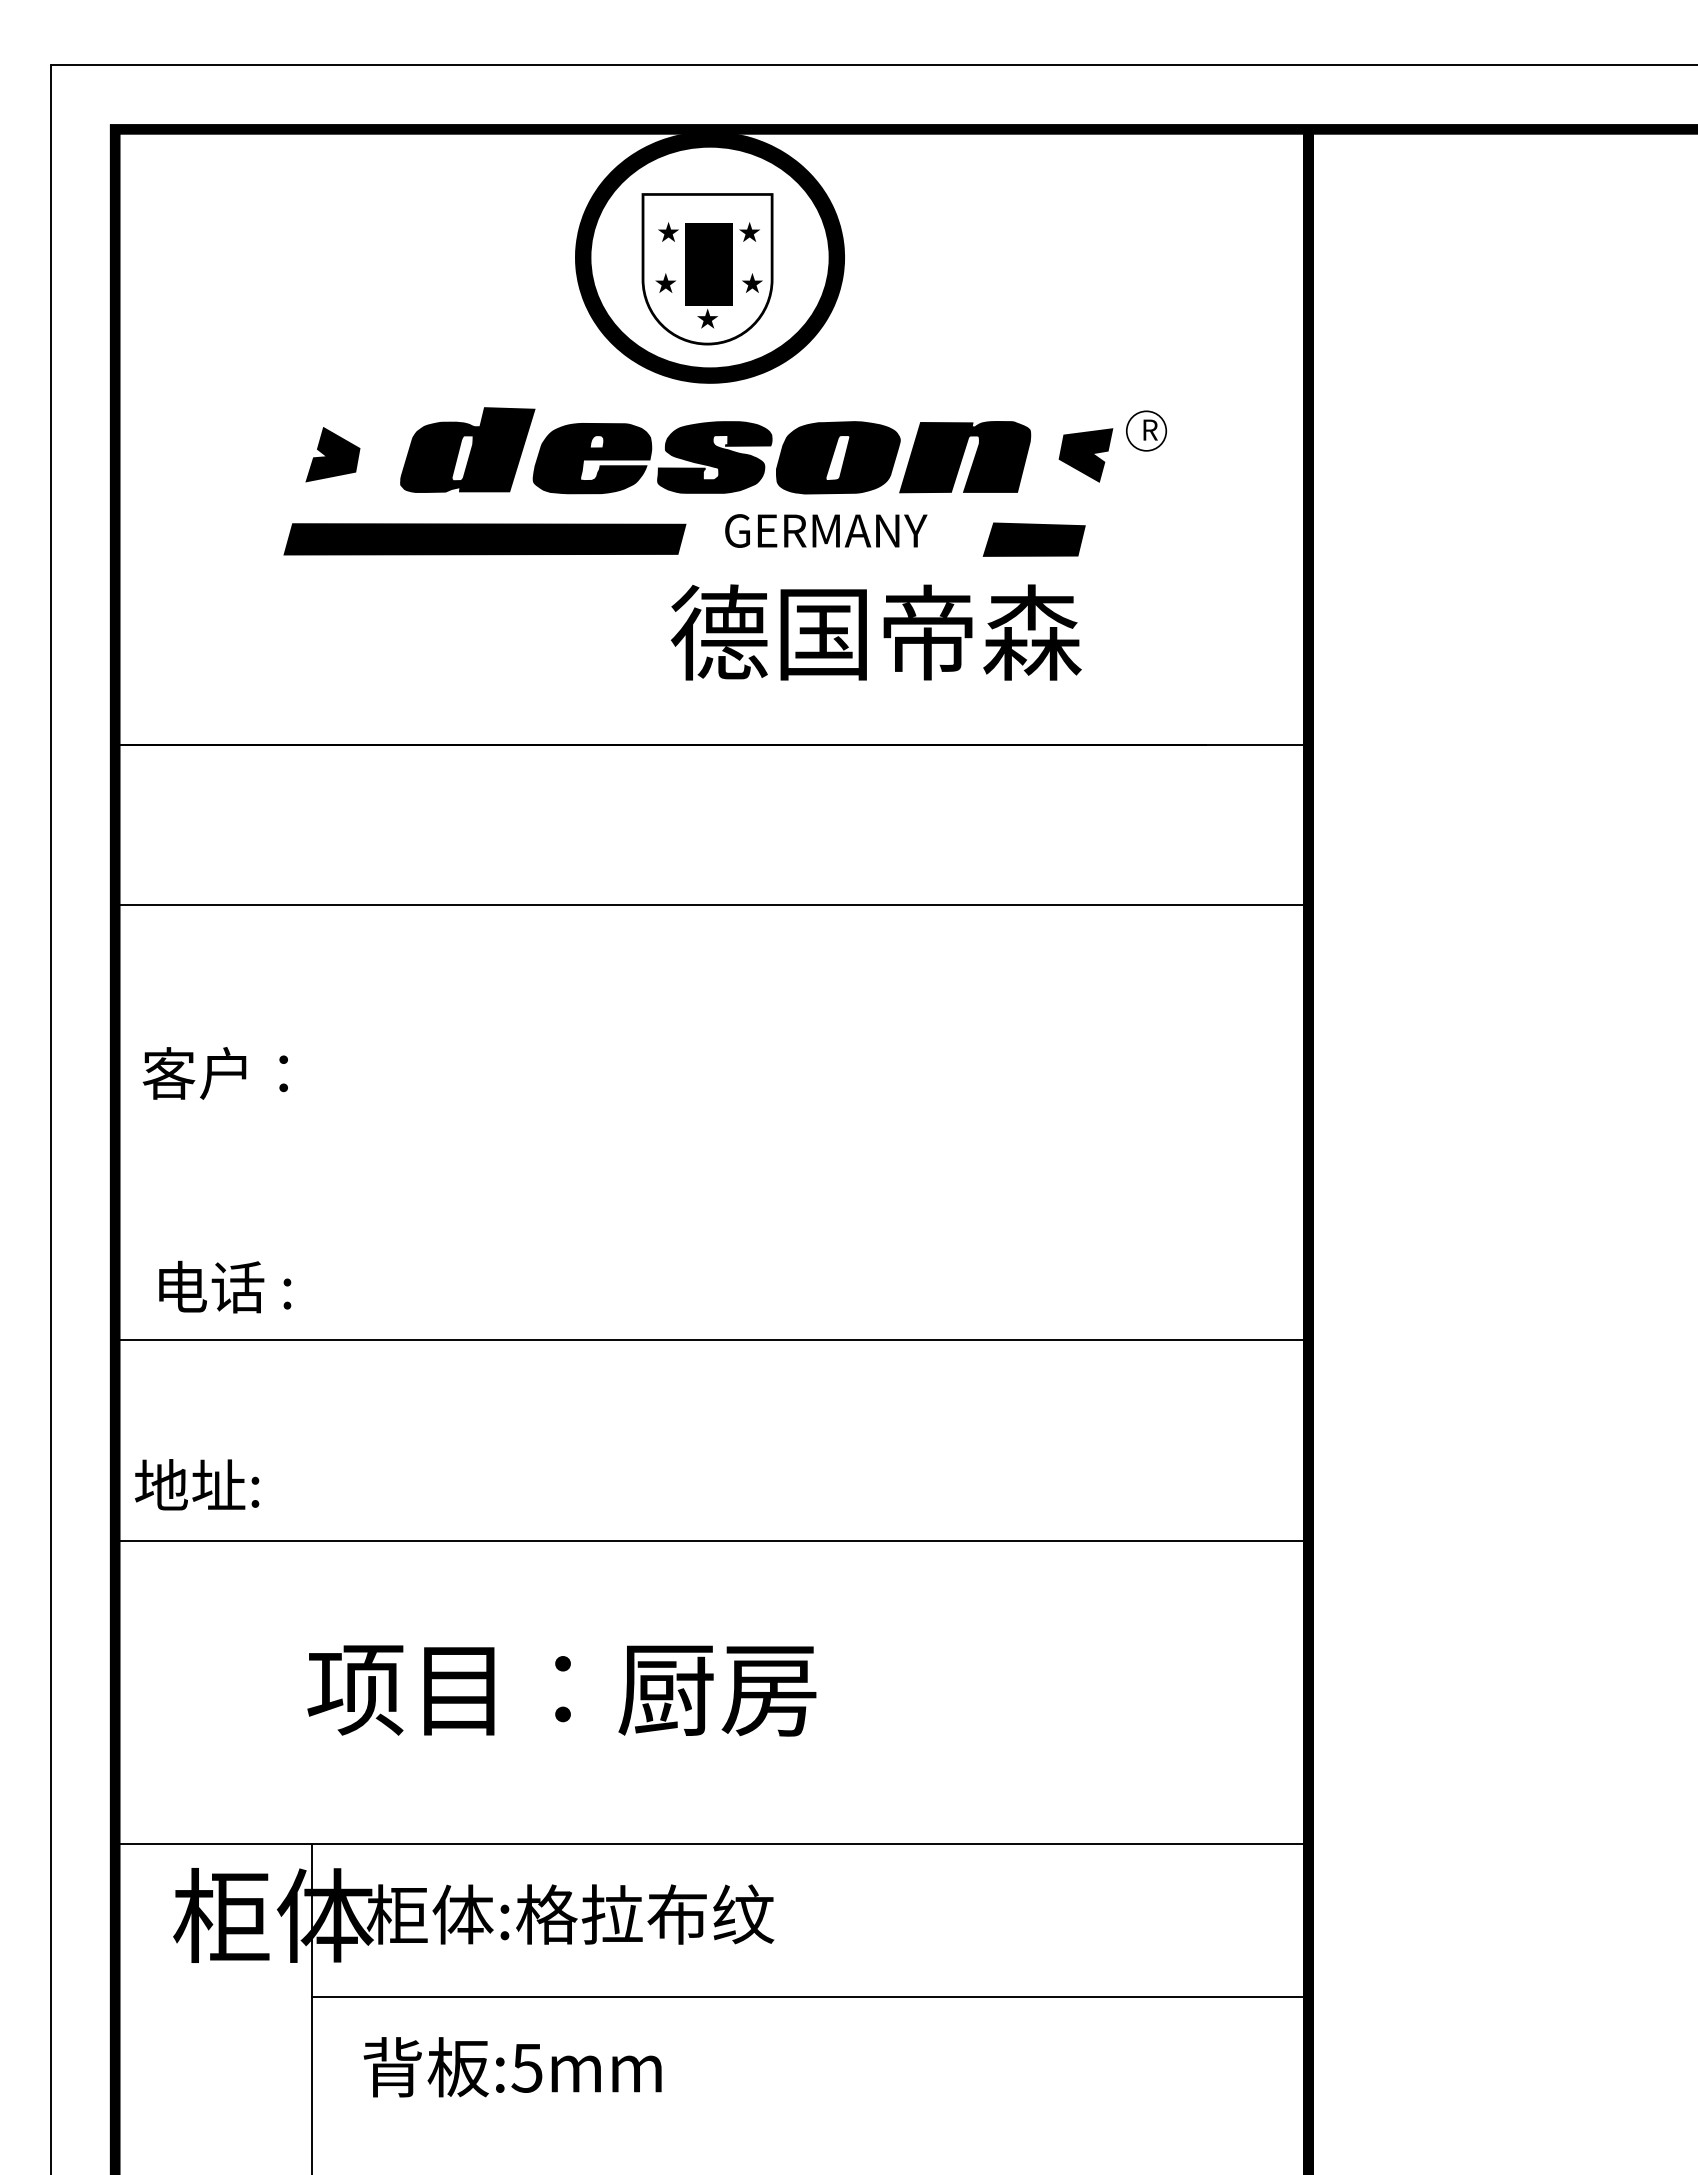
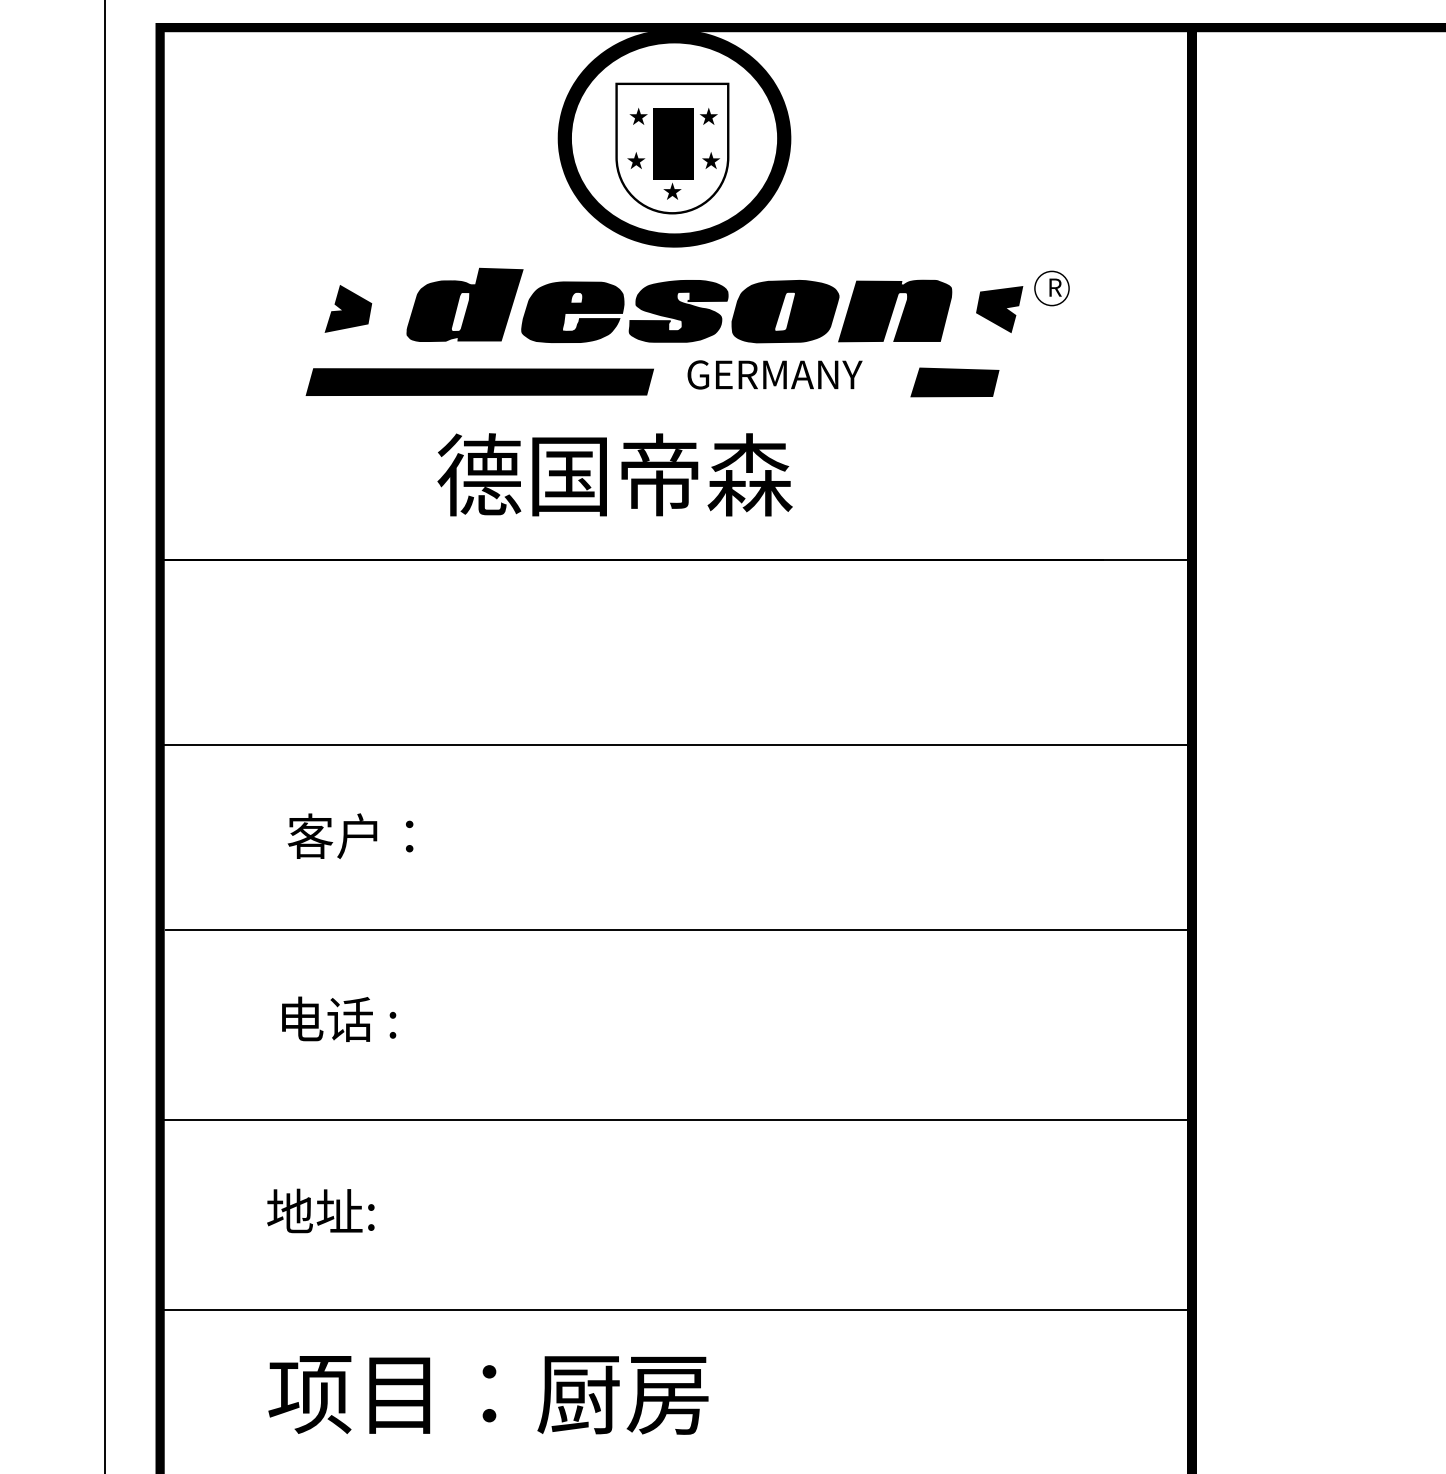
text: (876, 632) -> (615, 474), moved
line: (711, 905) -> (675, 745), moved
text: (214, 1073) -> (349, 836), moved
line: (714, 1173) -> (678, 930), added
text: (225, 1286) -> (339, 1018), moved
line: (711, 1339) -> (675, 1119), moved
text: (197, 1484) -> (321, 1210), moved
line: (711, 1541) -> (675, 1310), moved
text: (561, 1690) -> (488, 1394), moved

